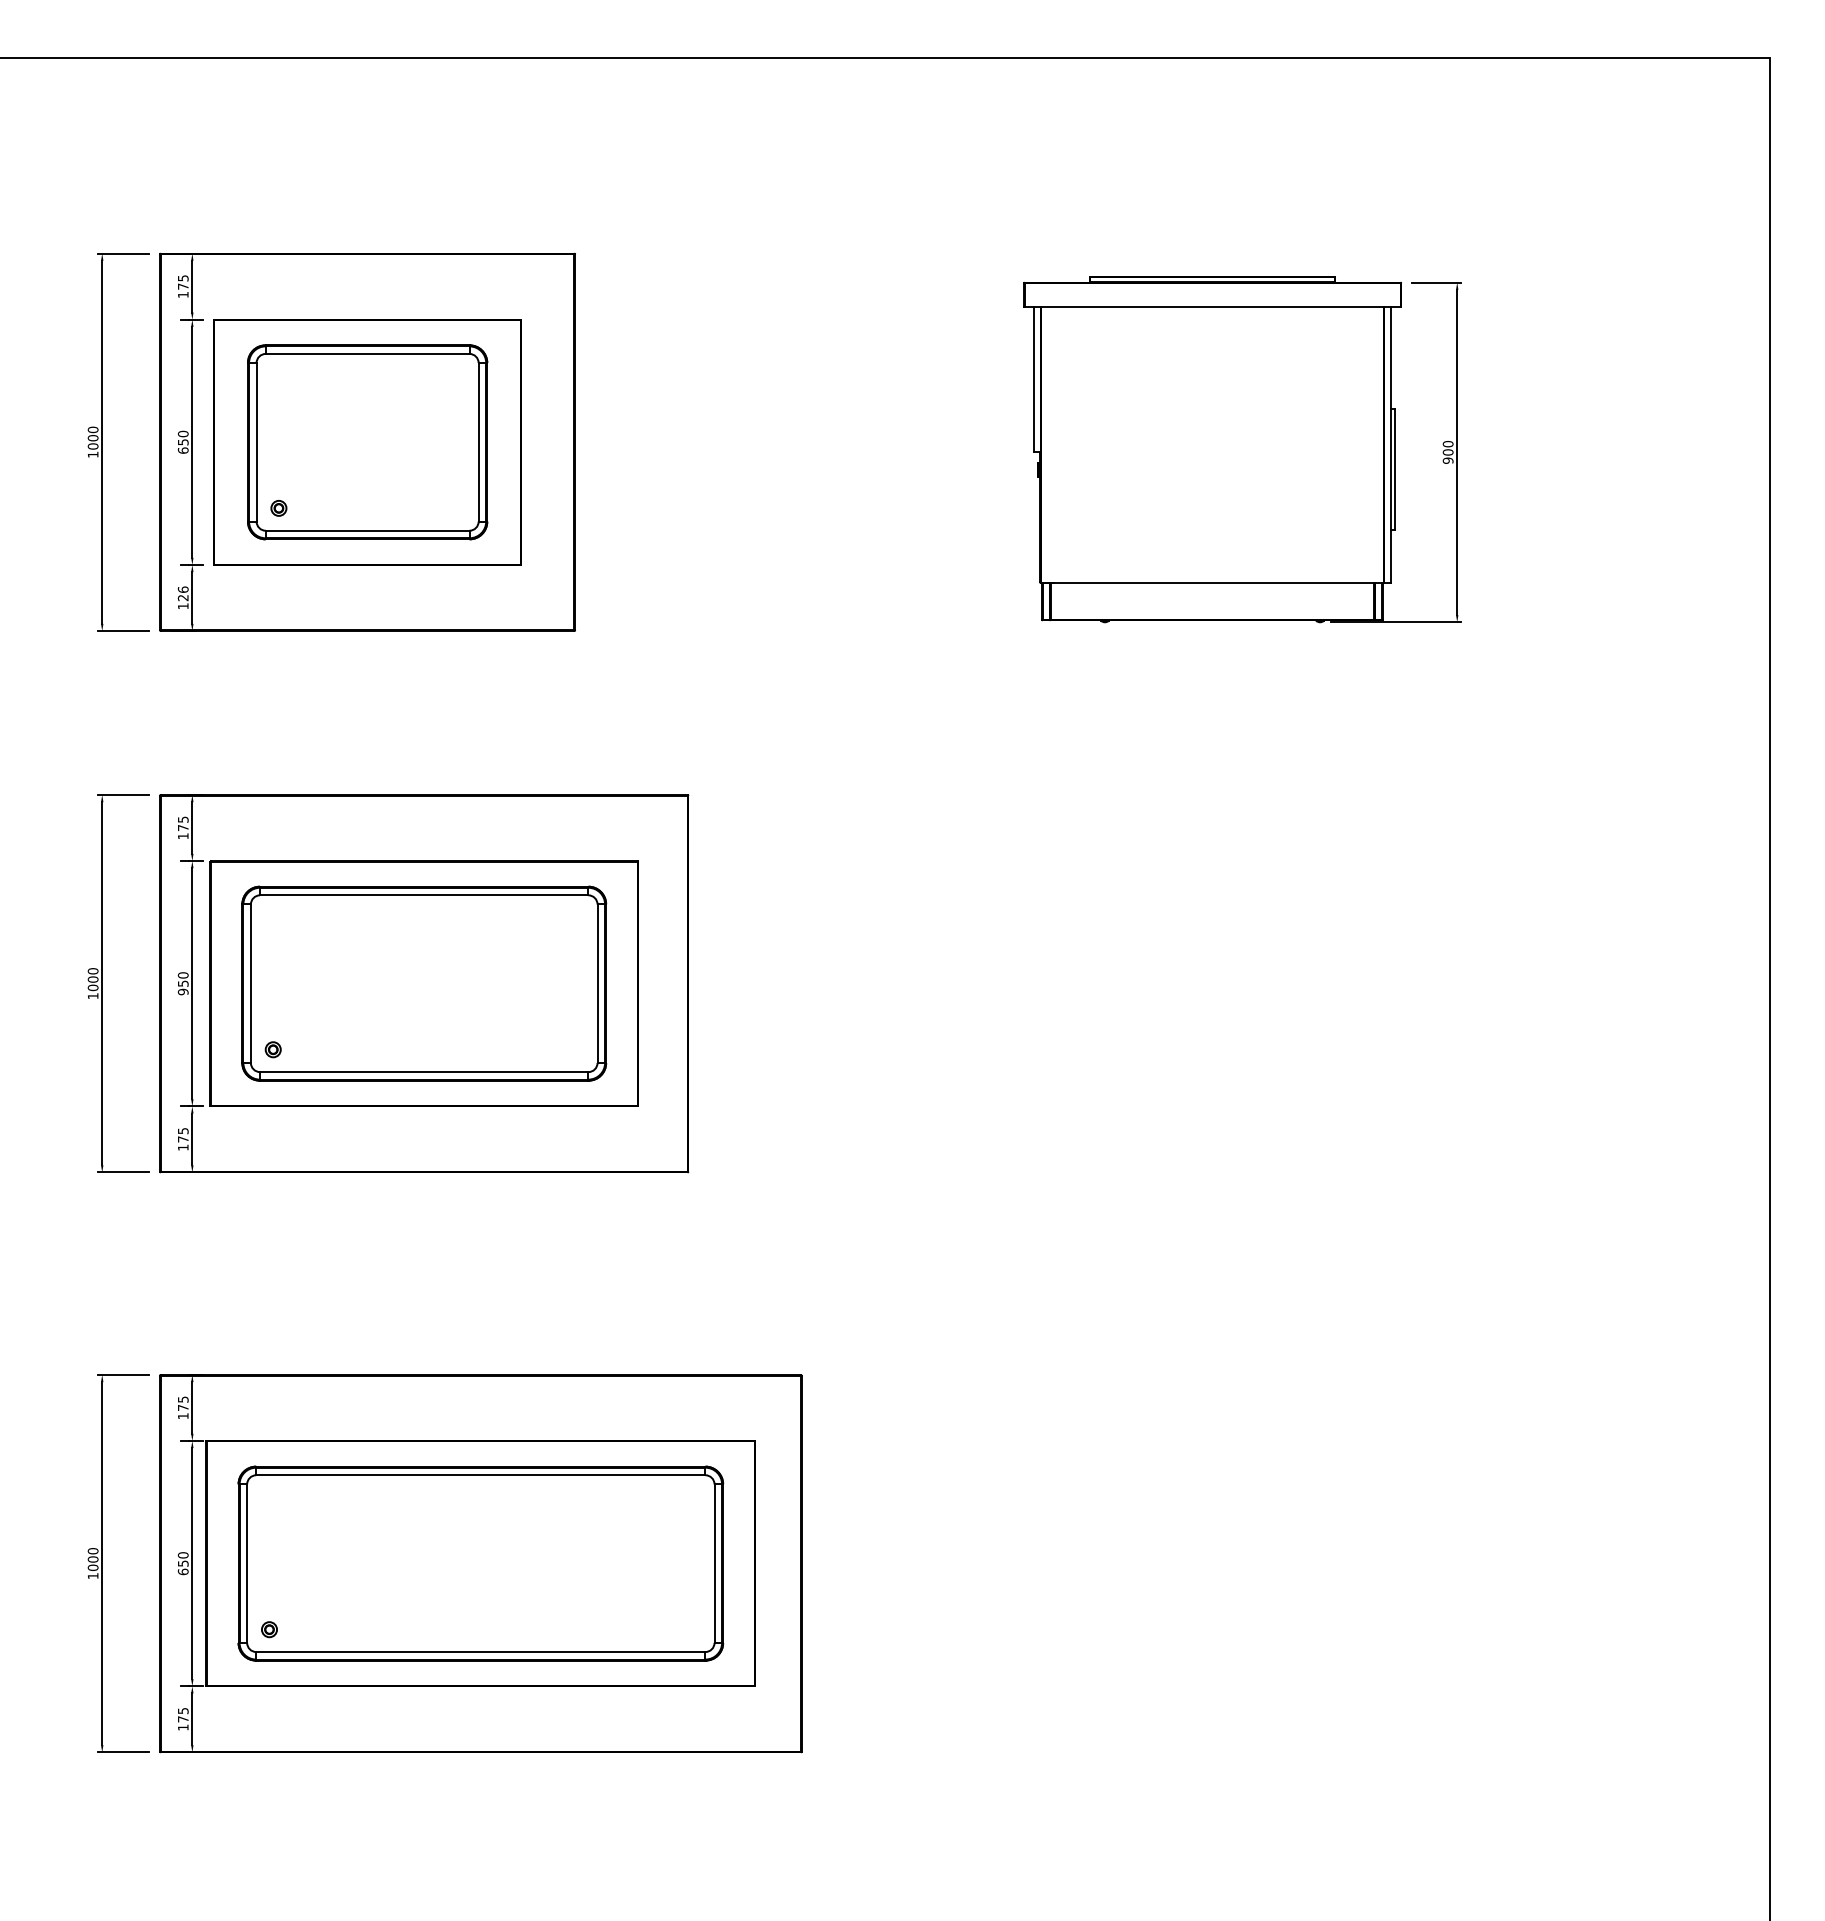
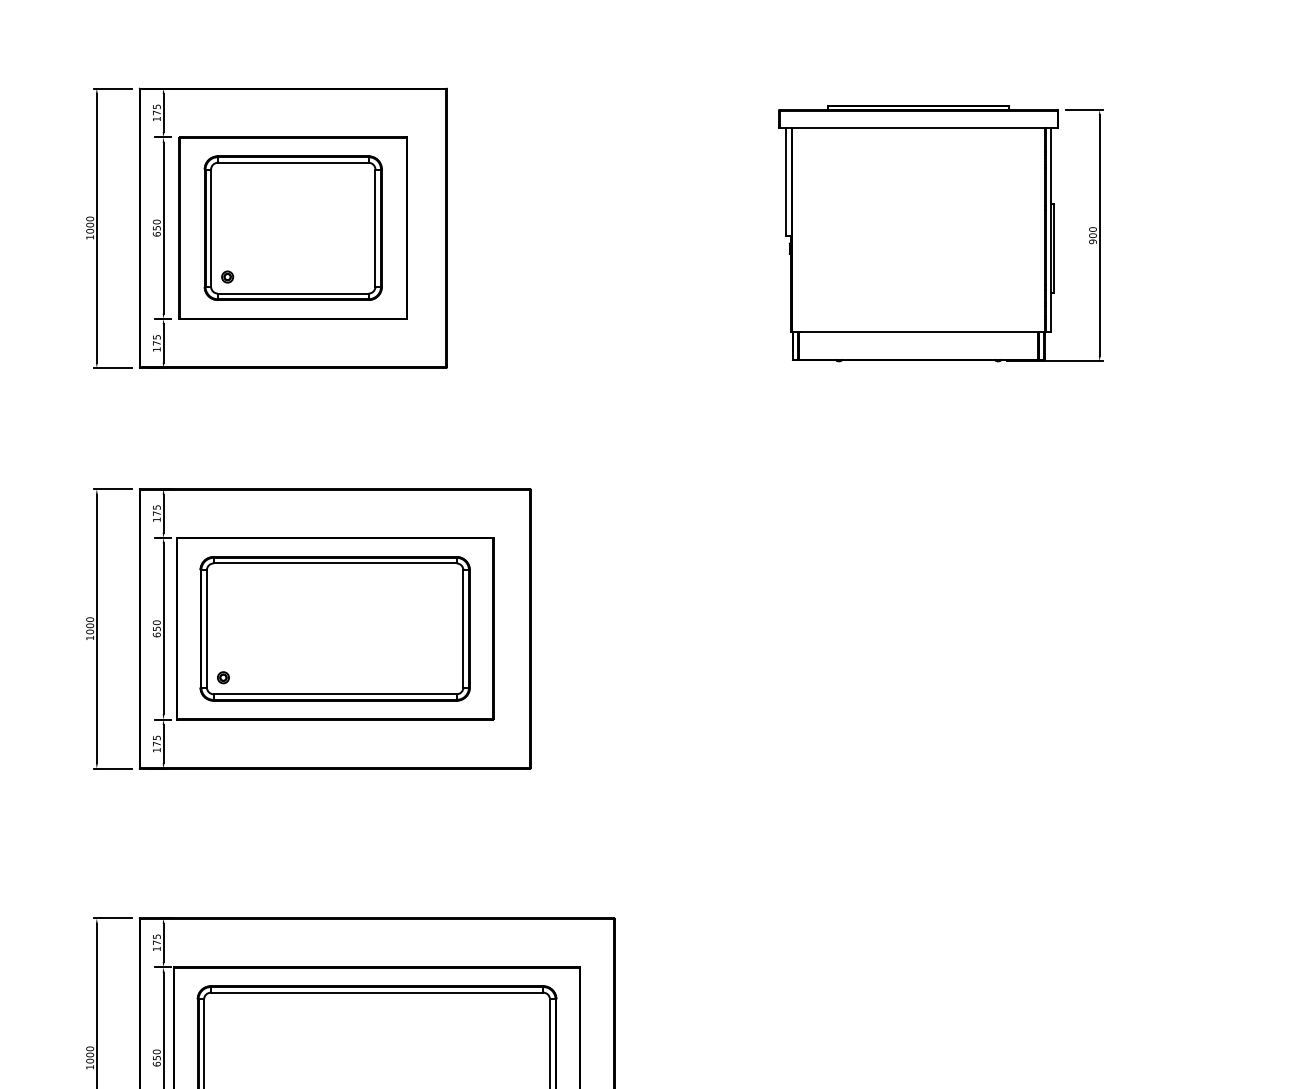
text: (182, 593) -> (156, 340), 126 -> 175
text: (182, 991) -> (156, 634), 950 -> 650

